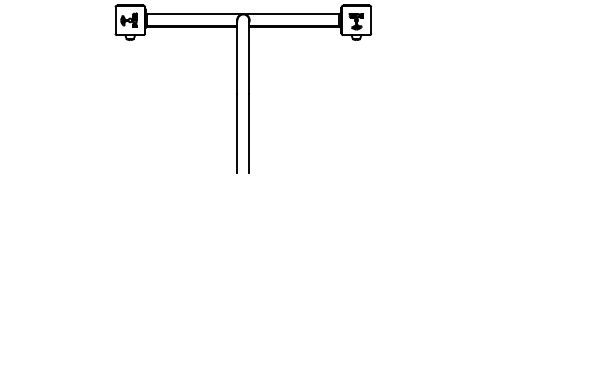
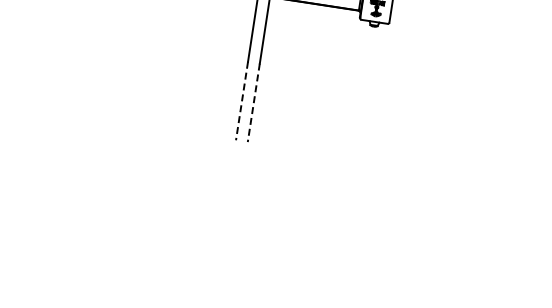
line: (237, 133) -> (242, 101), solid -> dashed
line: (249, 133) -> (253, 102), solid -> dashed

